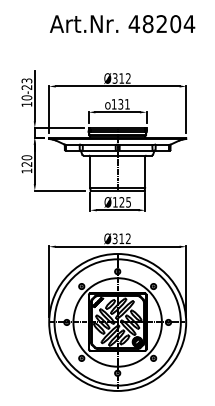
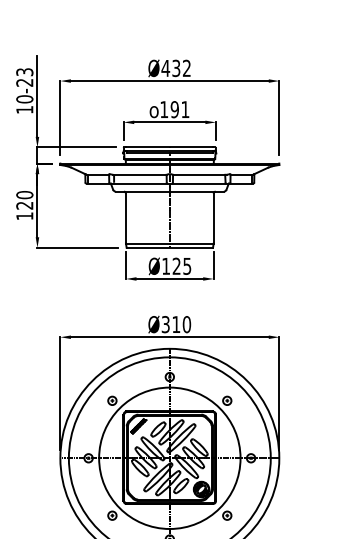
text: (118, 78) -> (171, 68), Ø312 -> Ø432
text: (120, 104) -> (174, 109), 131 -> 191
text: (127, 238) -> (185, 324), Ø312 -> Ø310

